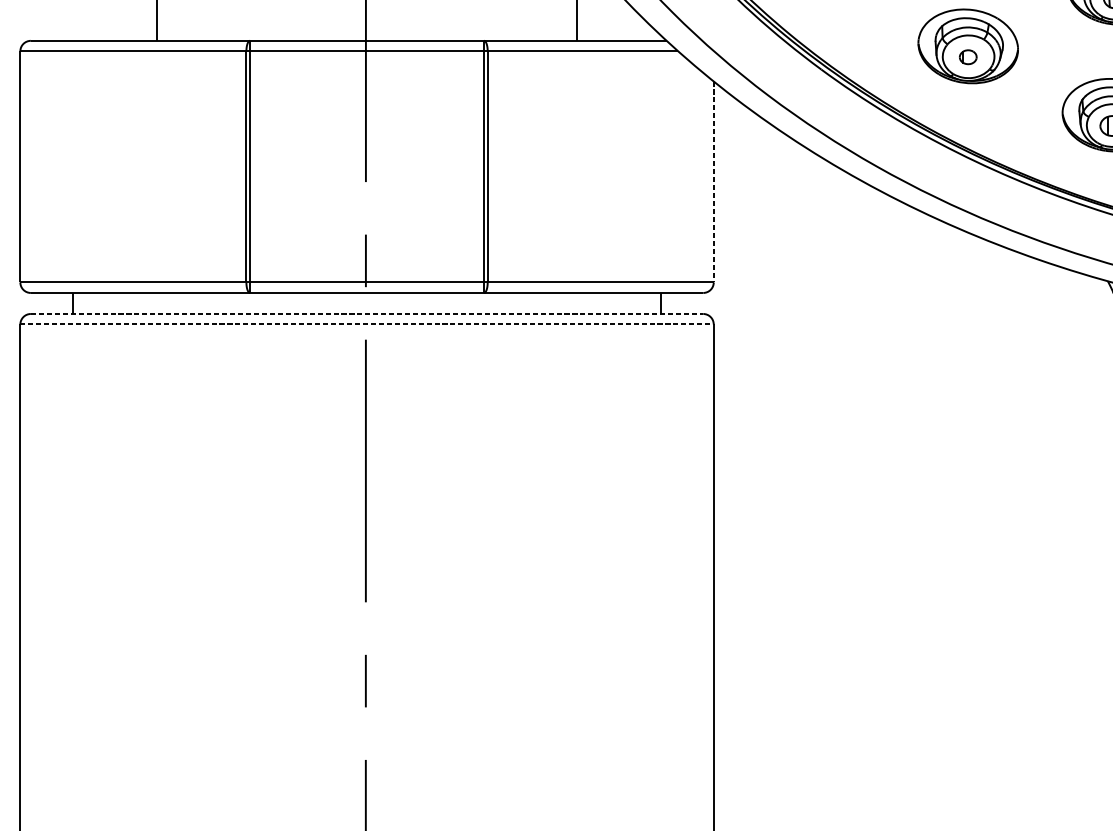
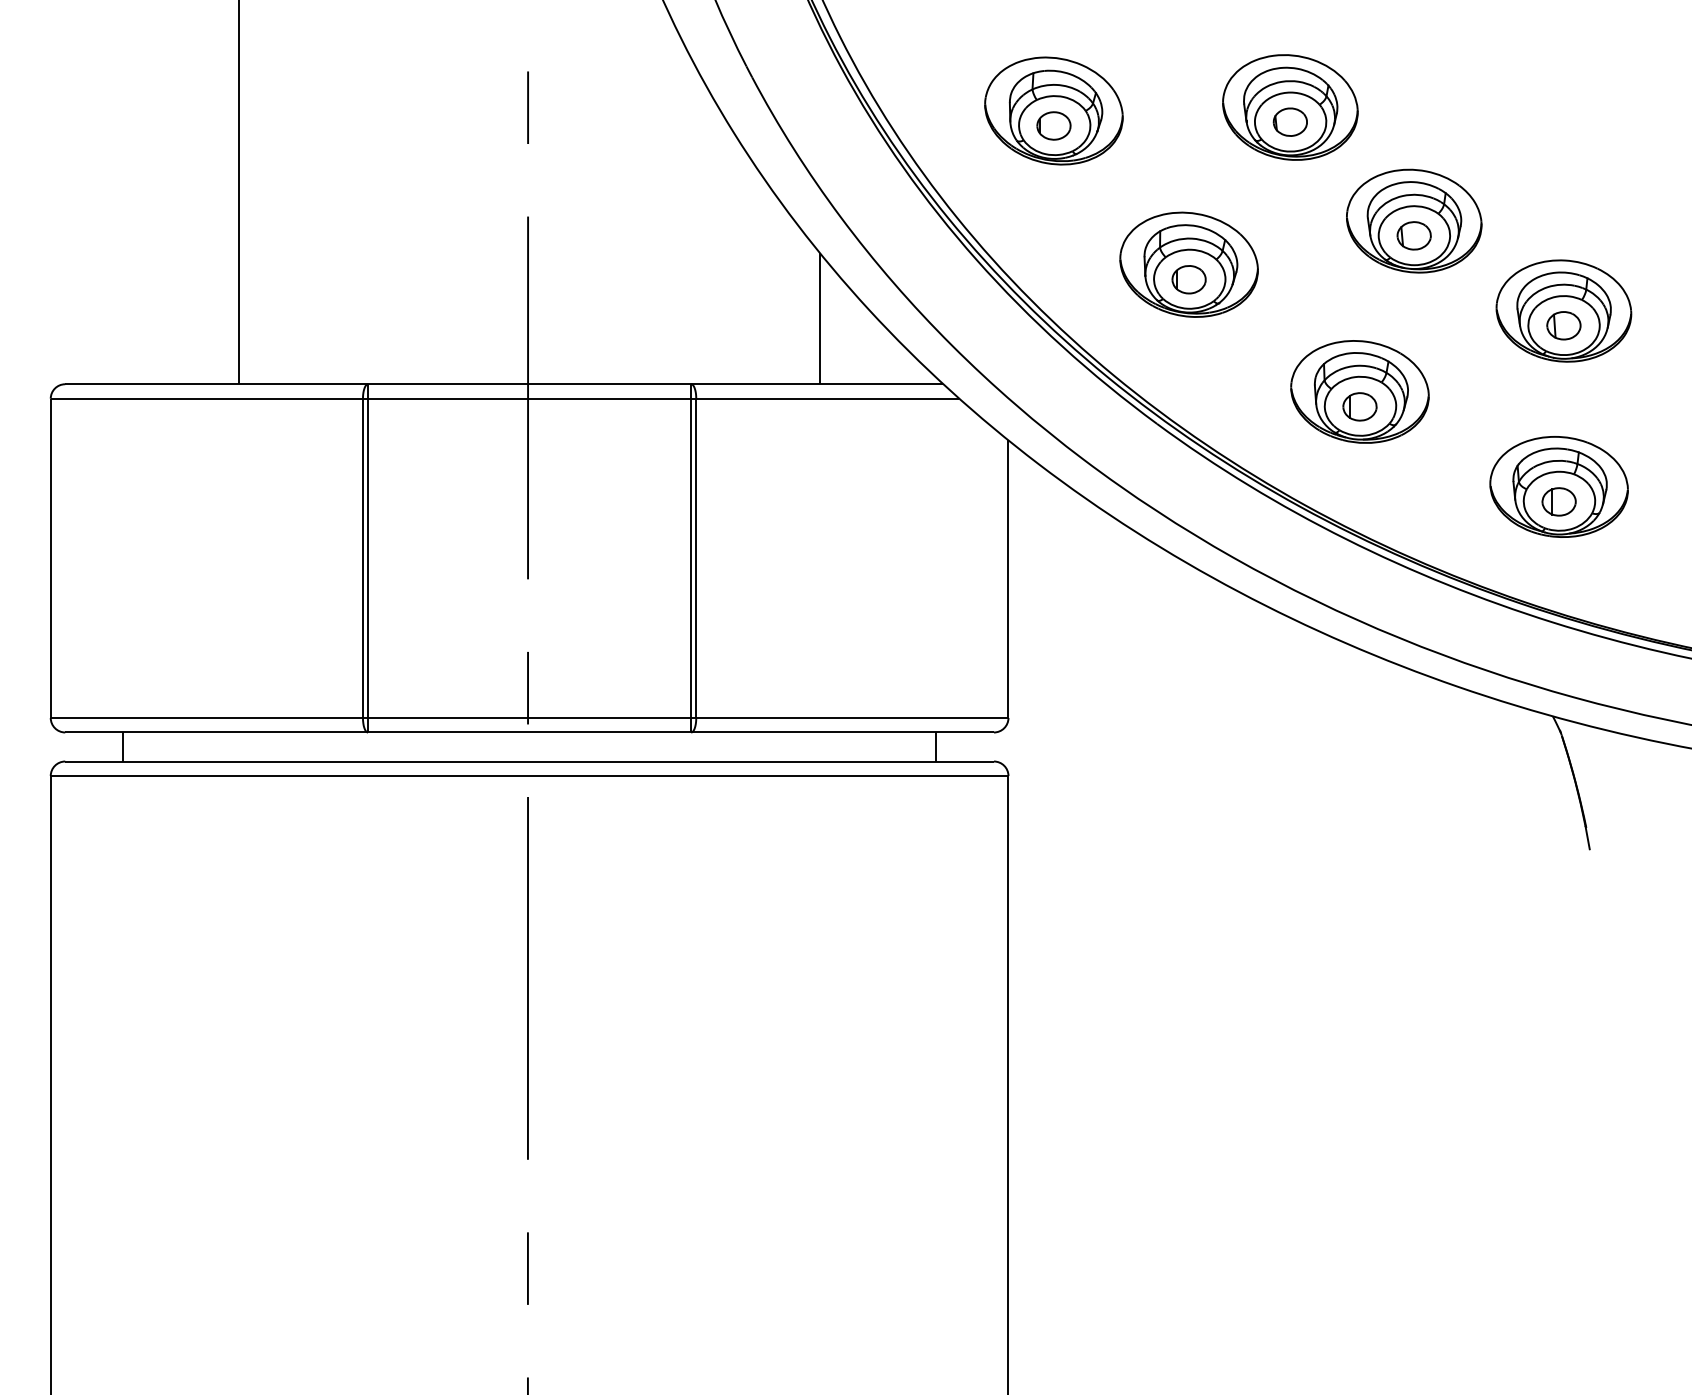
part: (967, 56) -> (1359, 406), size x1.43
line: (713, 182) -> (1008, 579), dashed -> solid
line: (367, 313) -> (530, 761), dashed -> solid
line: (366, 324) -> (529, 776), dashed -> solid

